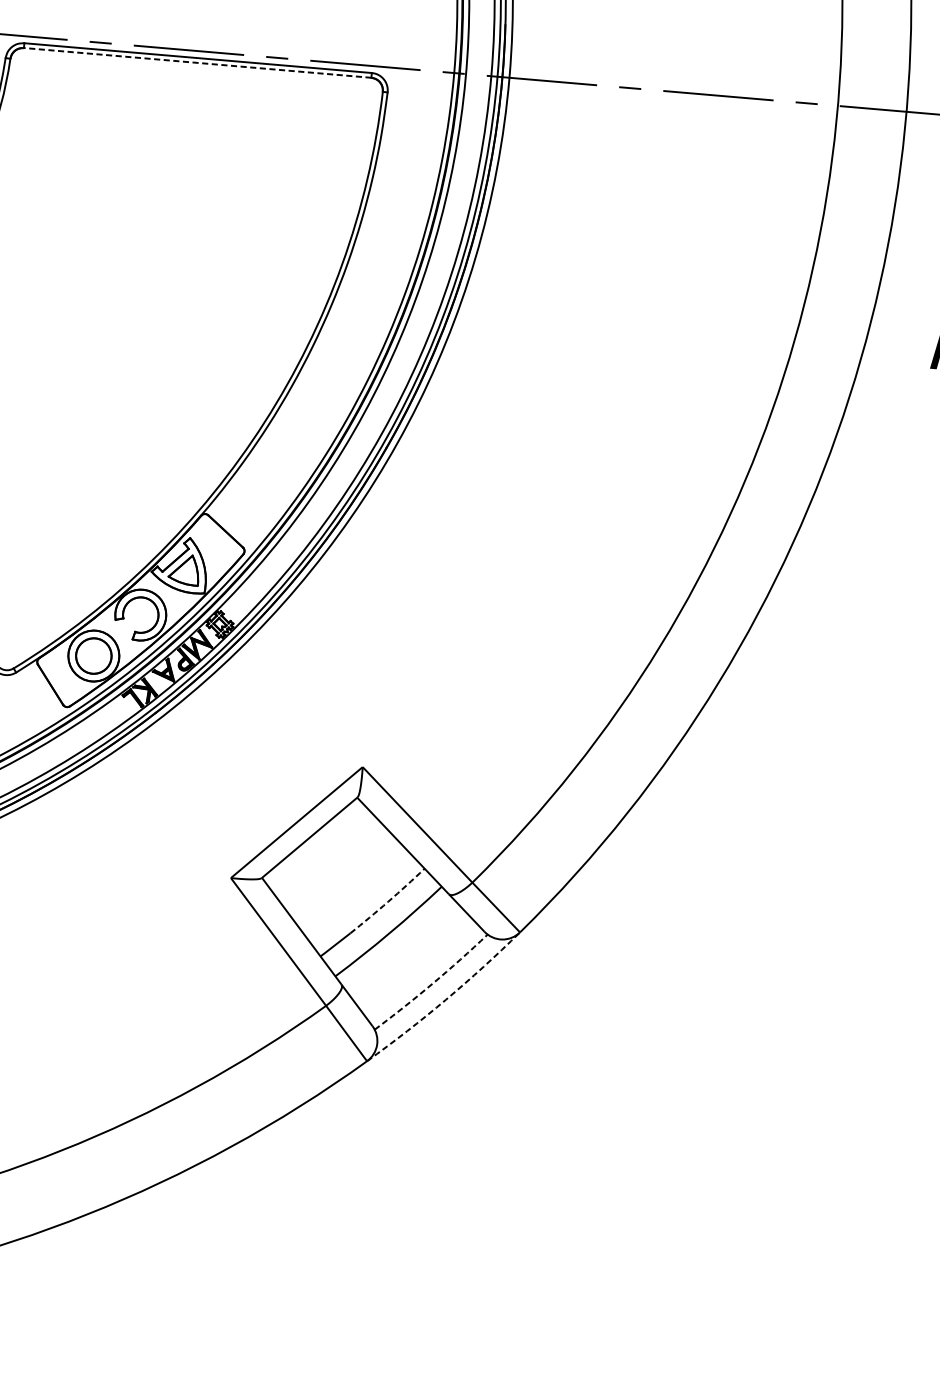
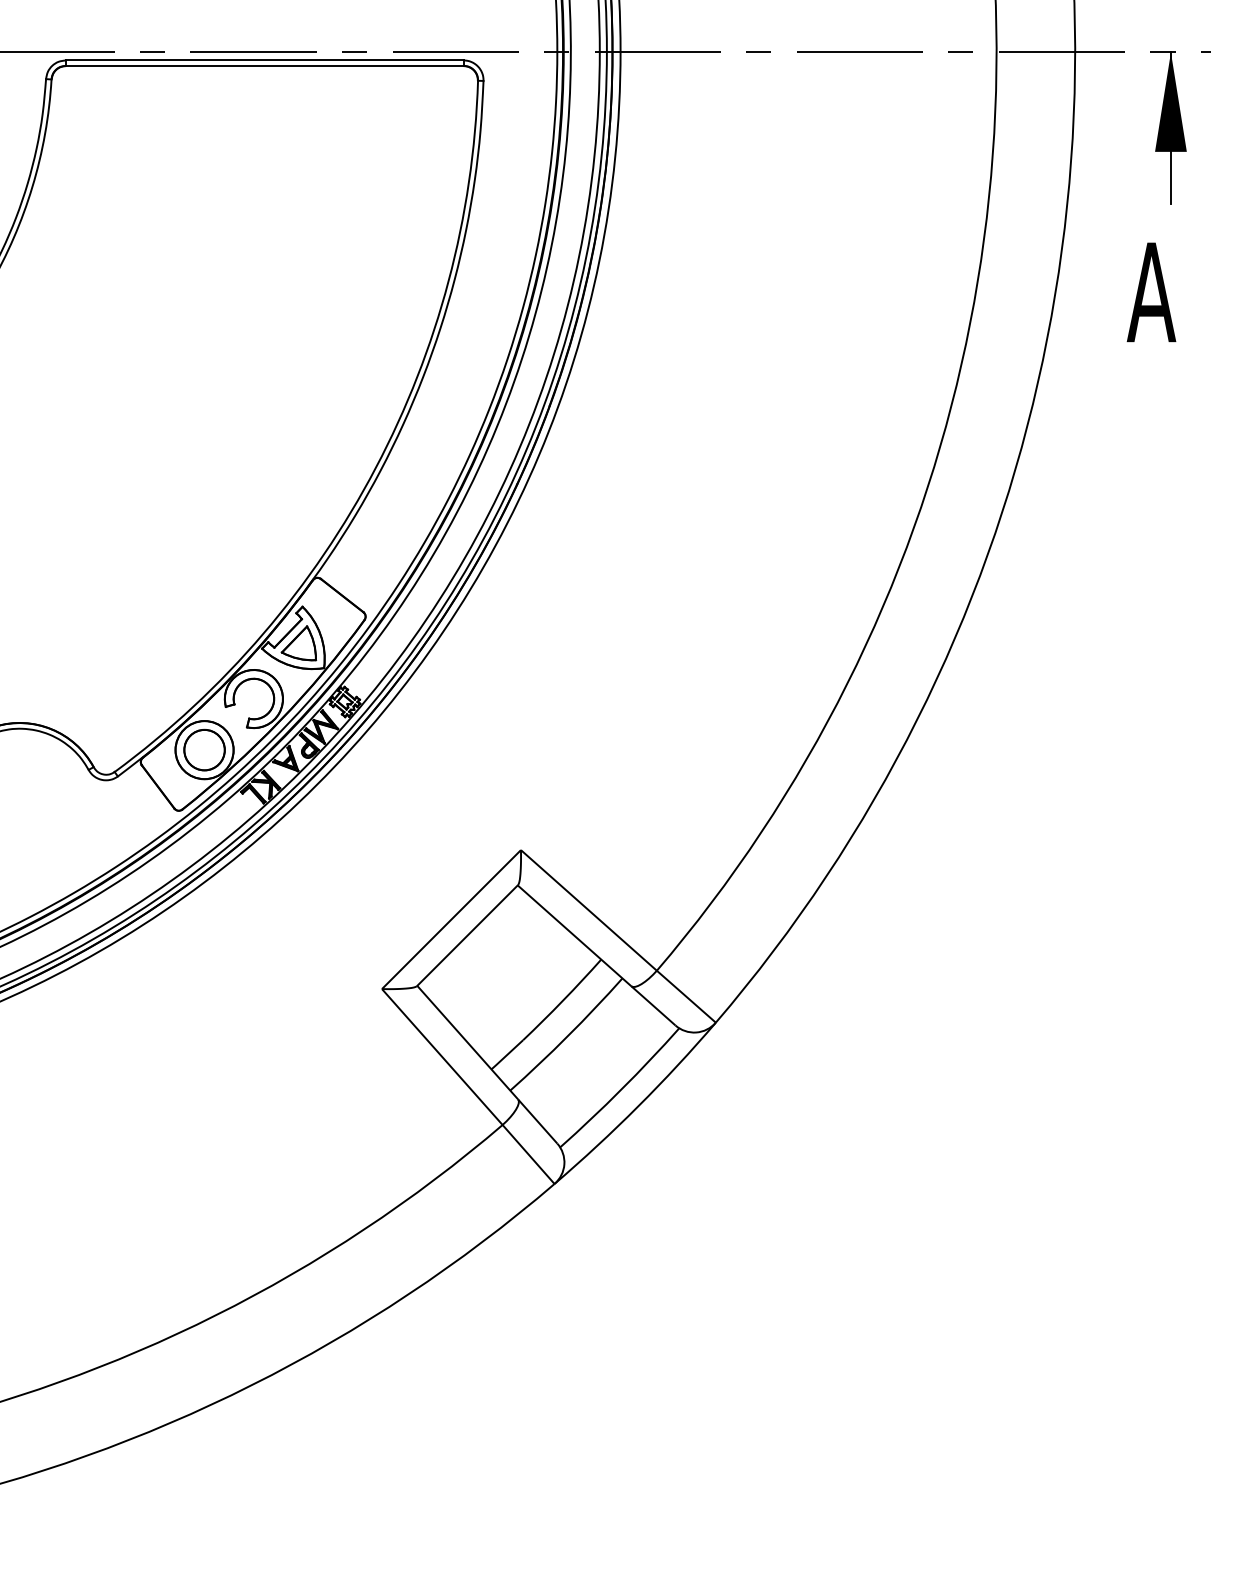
line: (197, 62) -> (264, 65), dashed -> solid
arc: (388, 901) -> (563, 1000), dashed -> solid
arc: (432, 983) -> (621, 1089), dashed -> solid
arc: (446, 999) -> (638, 1106), dashed -> solid

